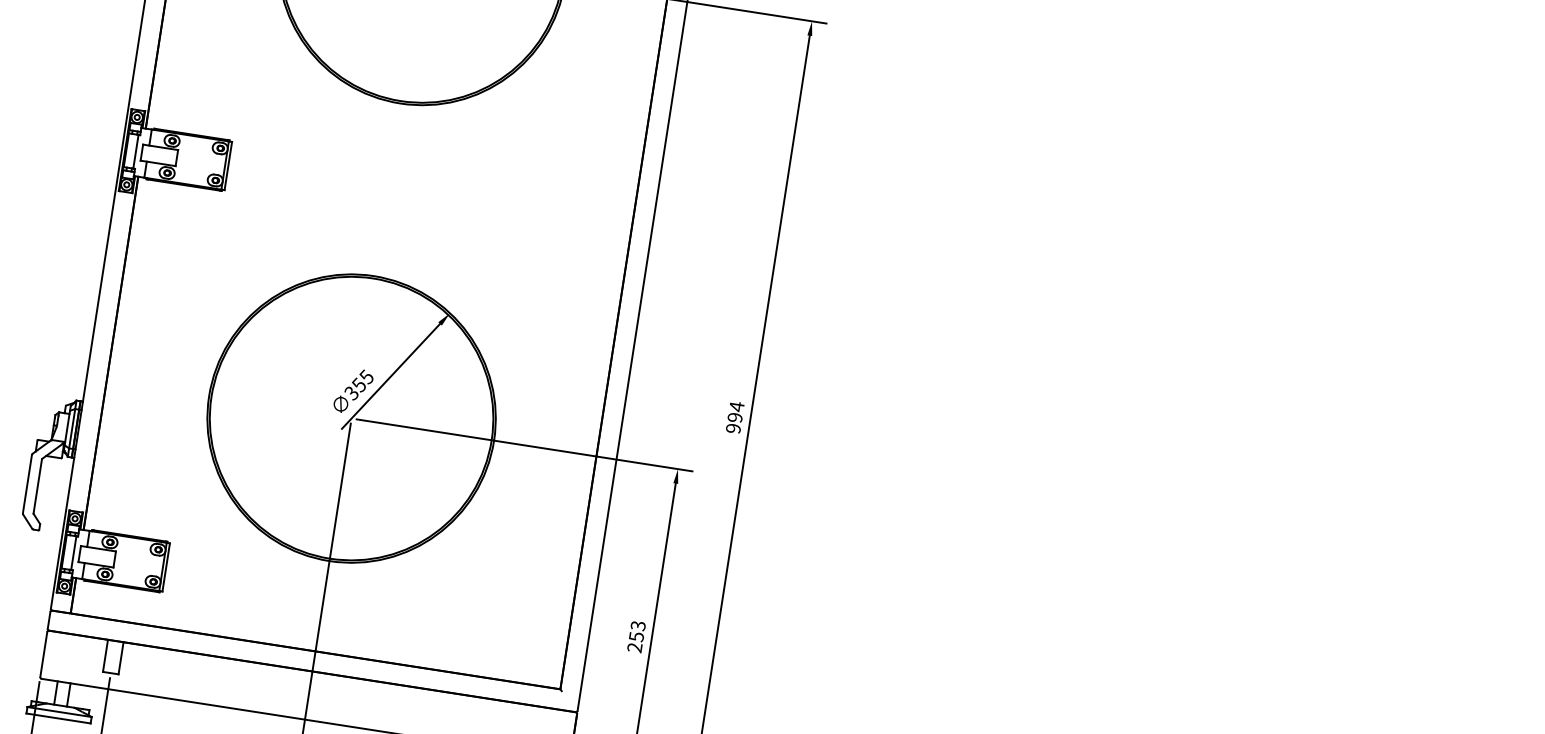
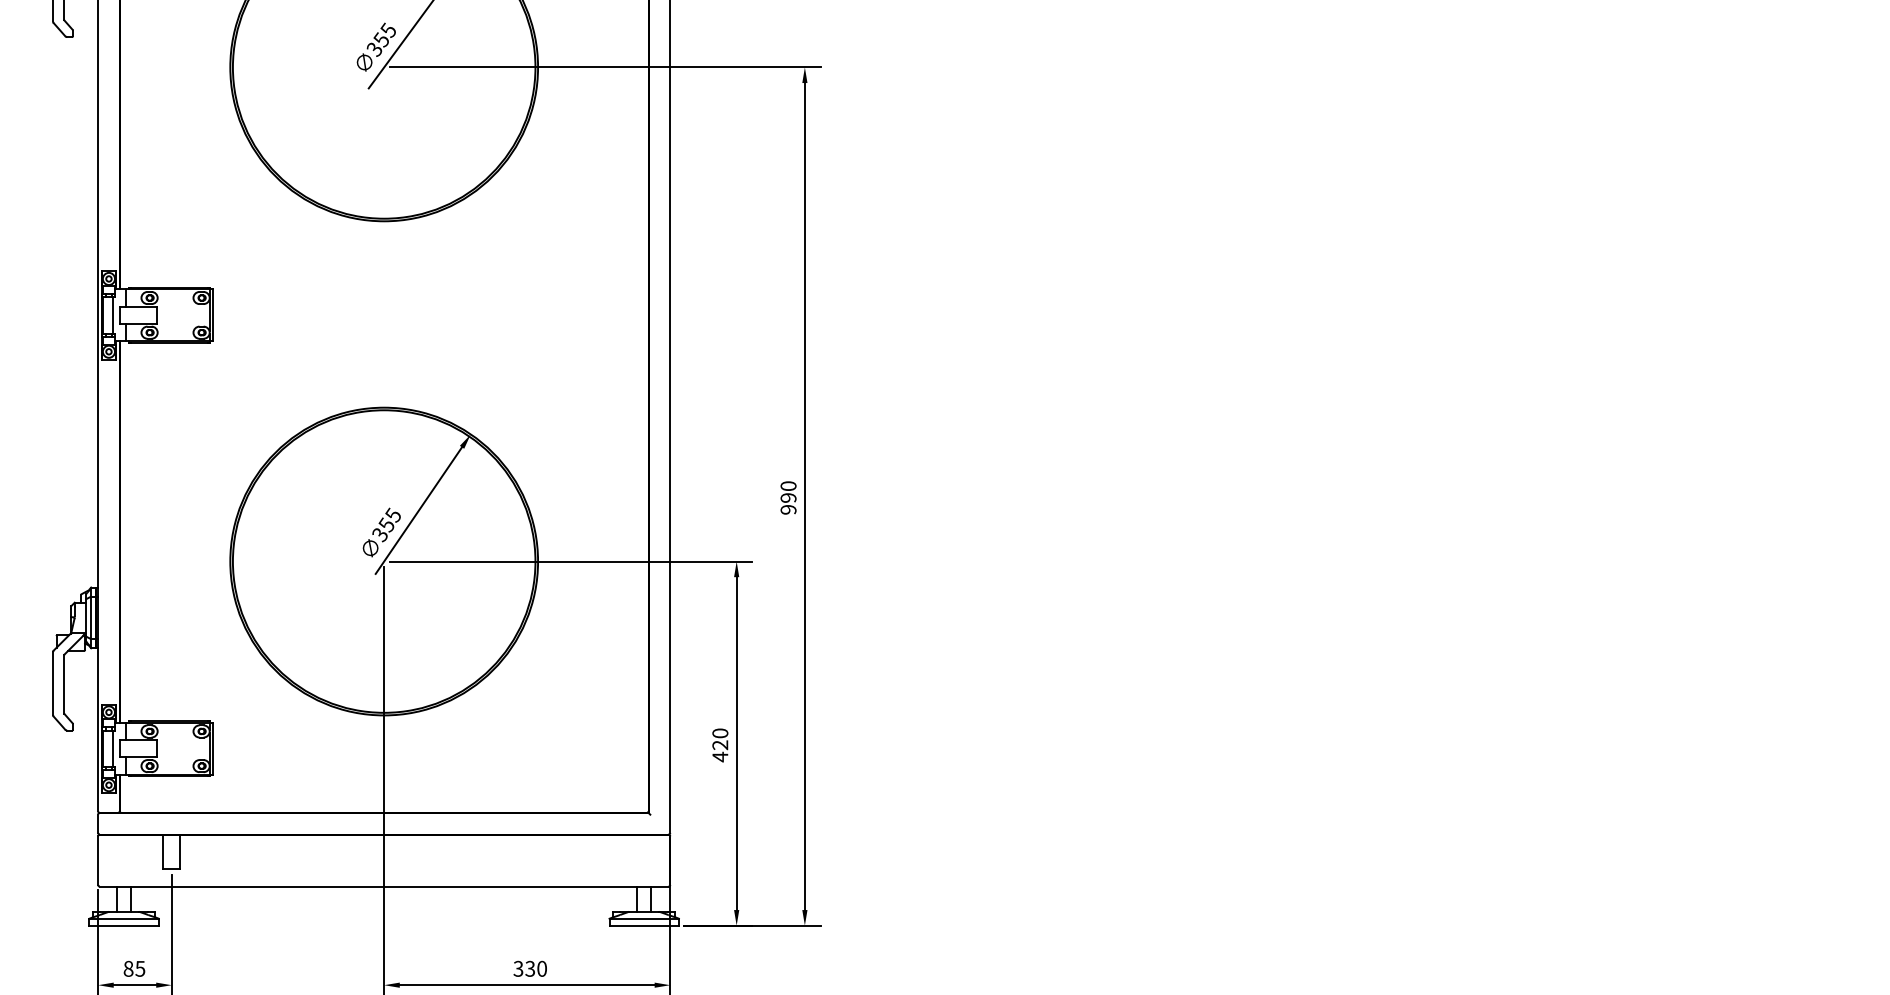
text: (736, 407) -> (788, 486), 994 -> 990
text: (636, 637) -> (720, 745), 253 -> 420

